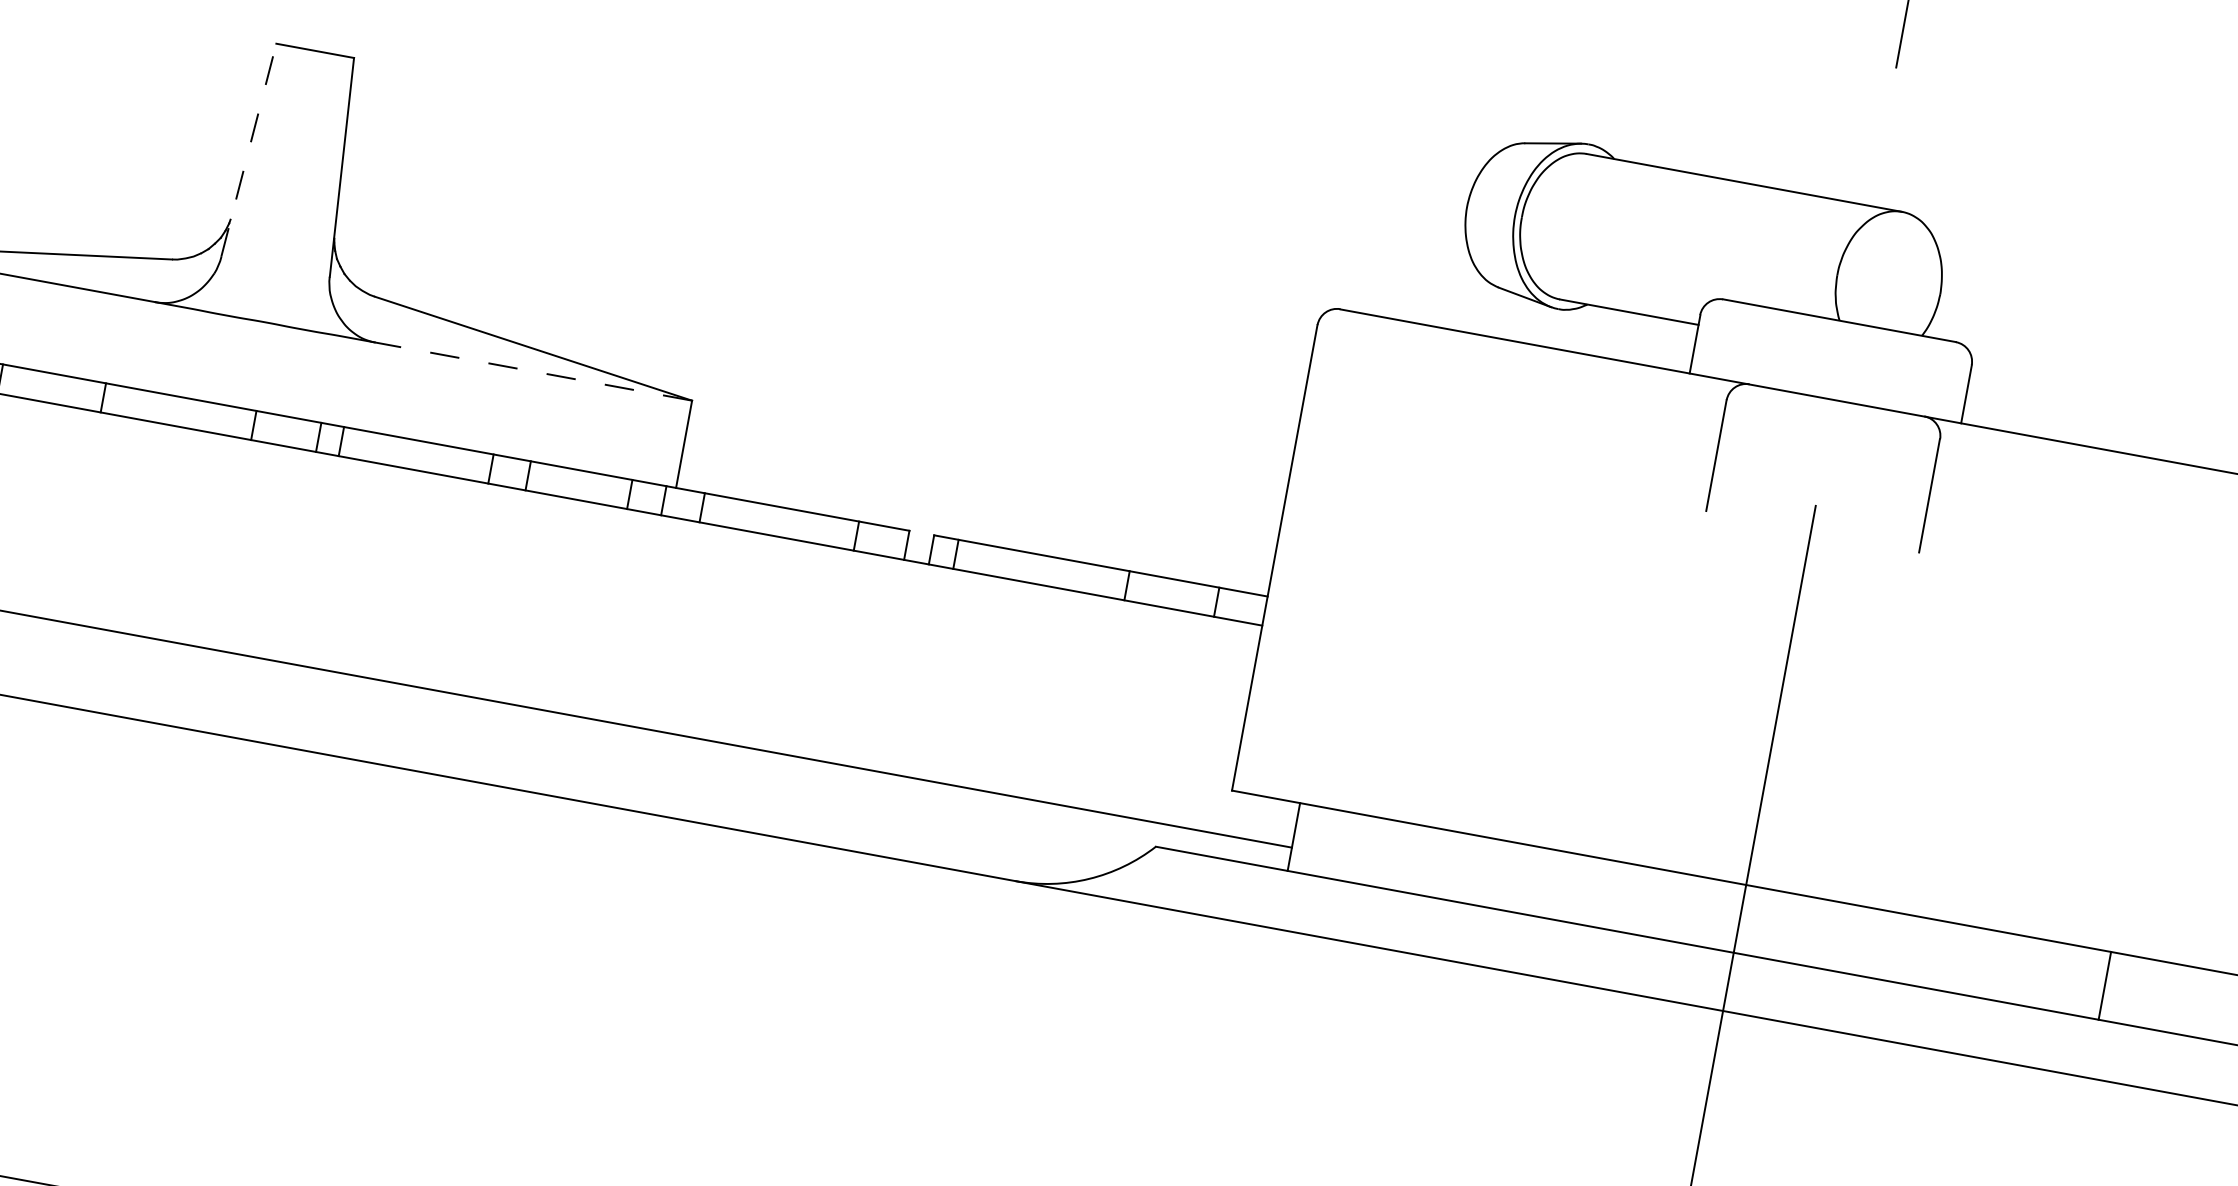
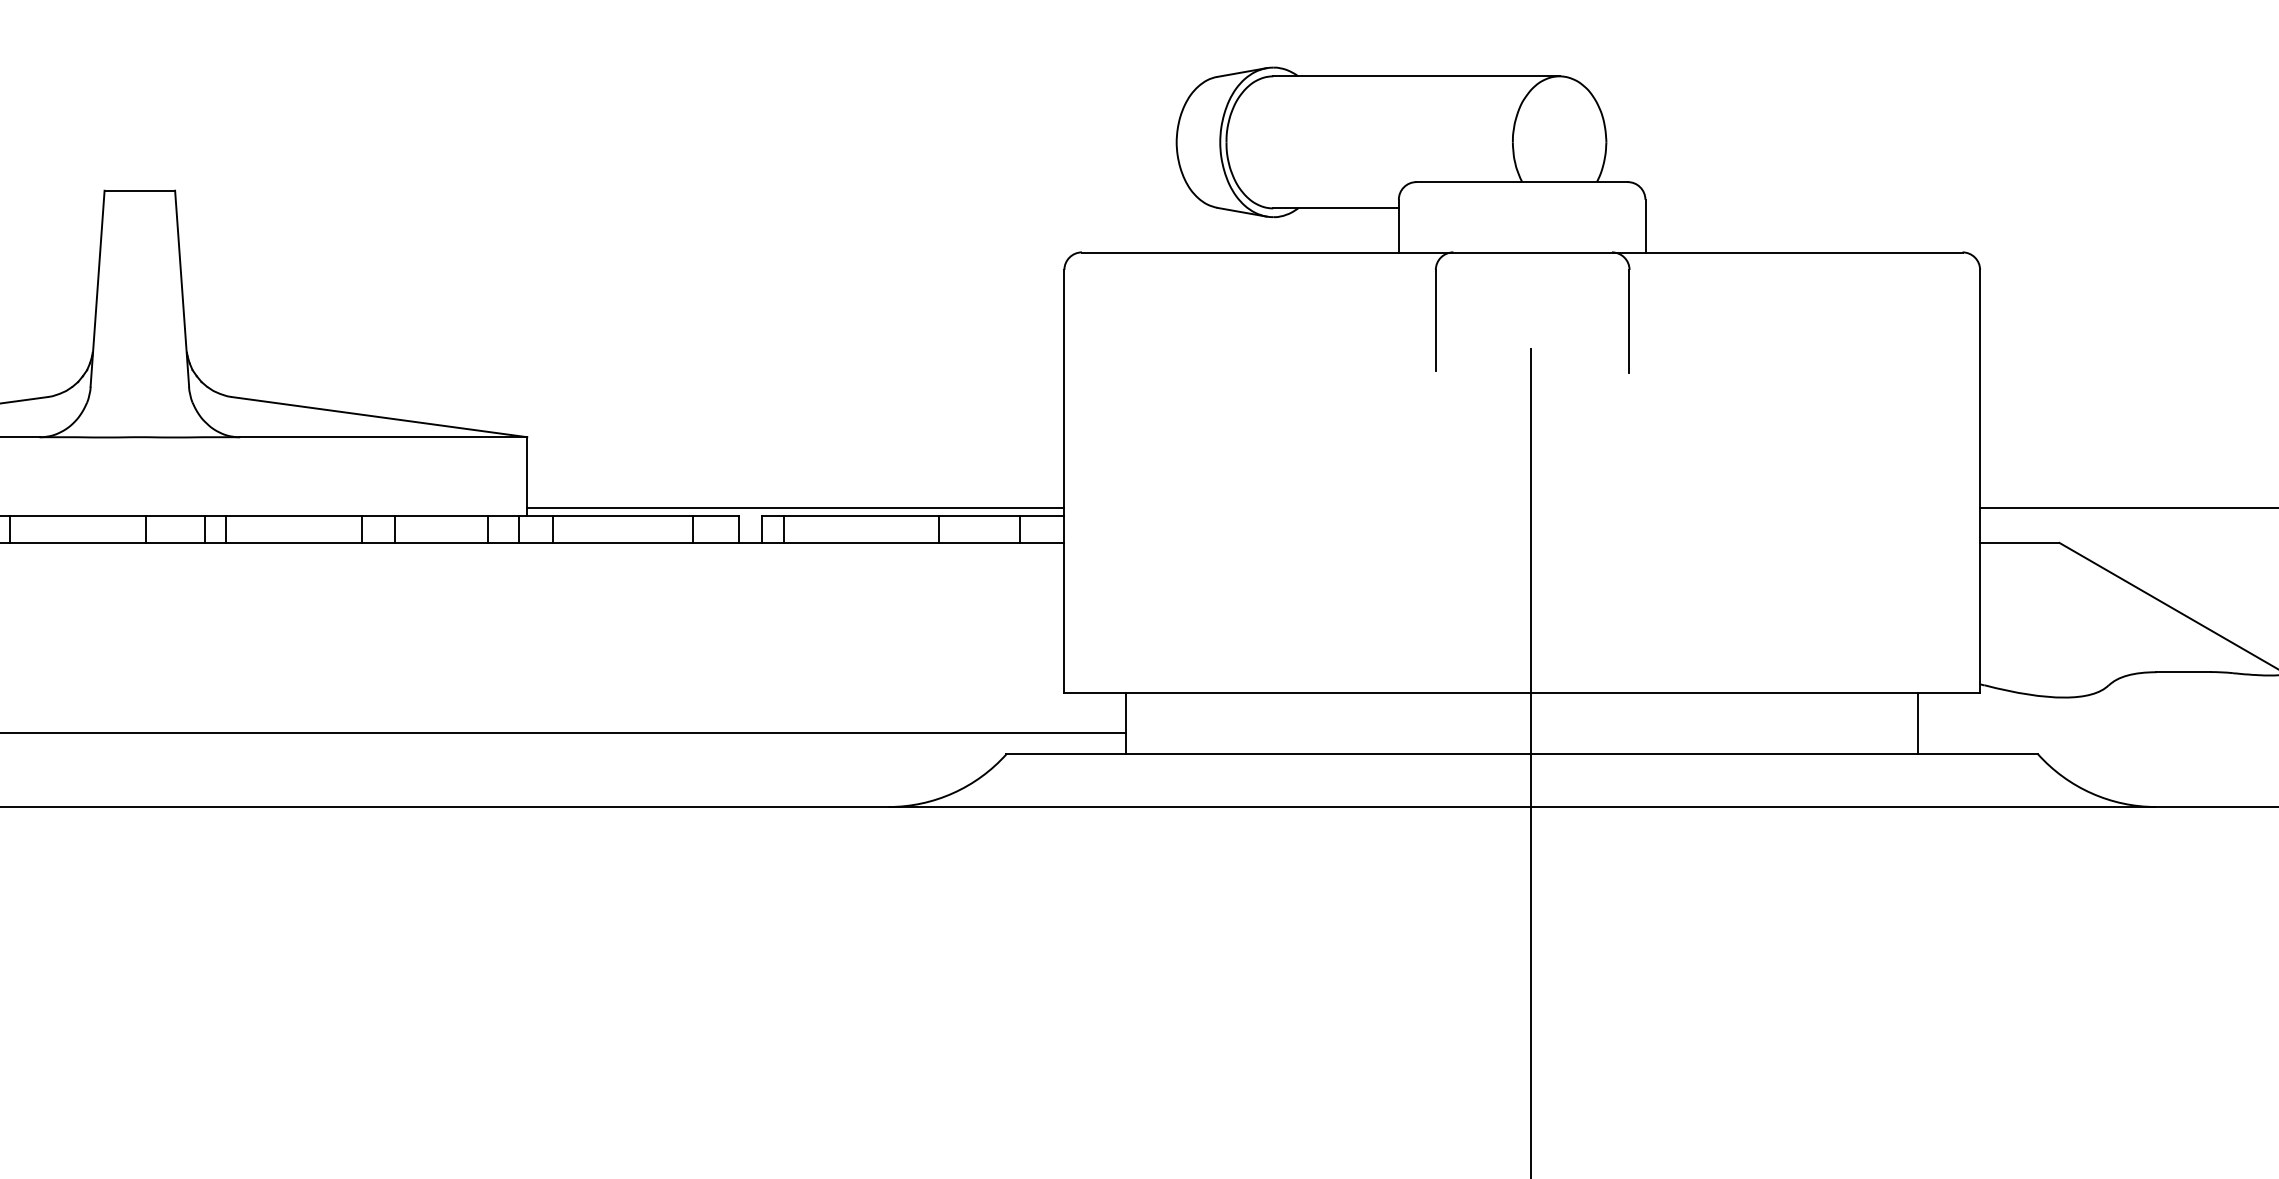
line: (248, 149) -> (97, 288), dashed -> solid
line: (533, 371) -> (383, 437), dashed -> solid
line: (973, 532) -> (795, 507), added
line: (2104, 985) -> (1918, 723), moved

